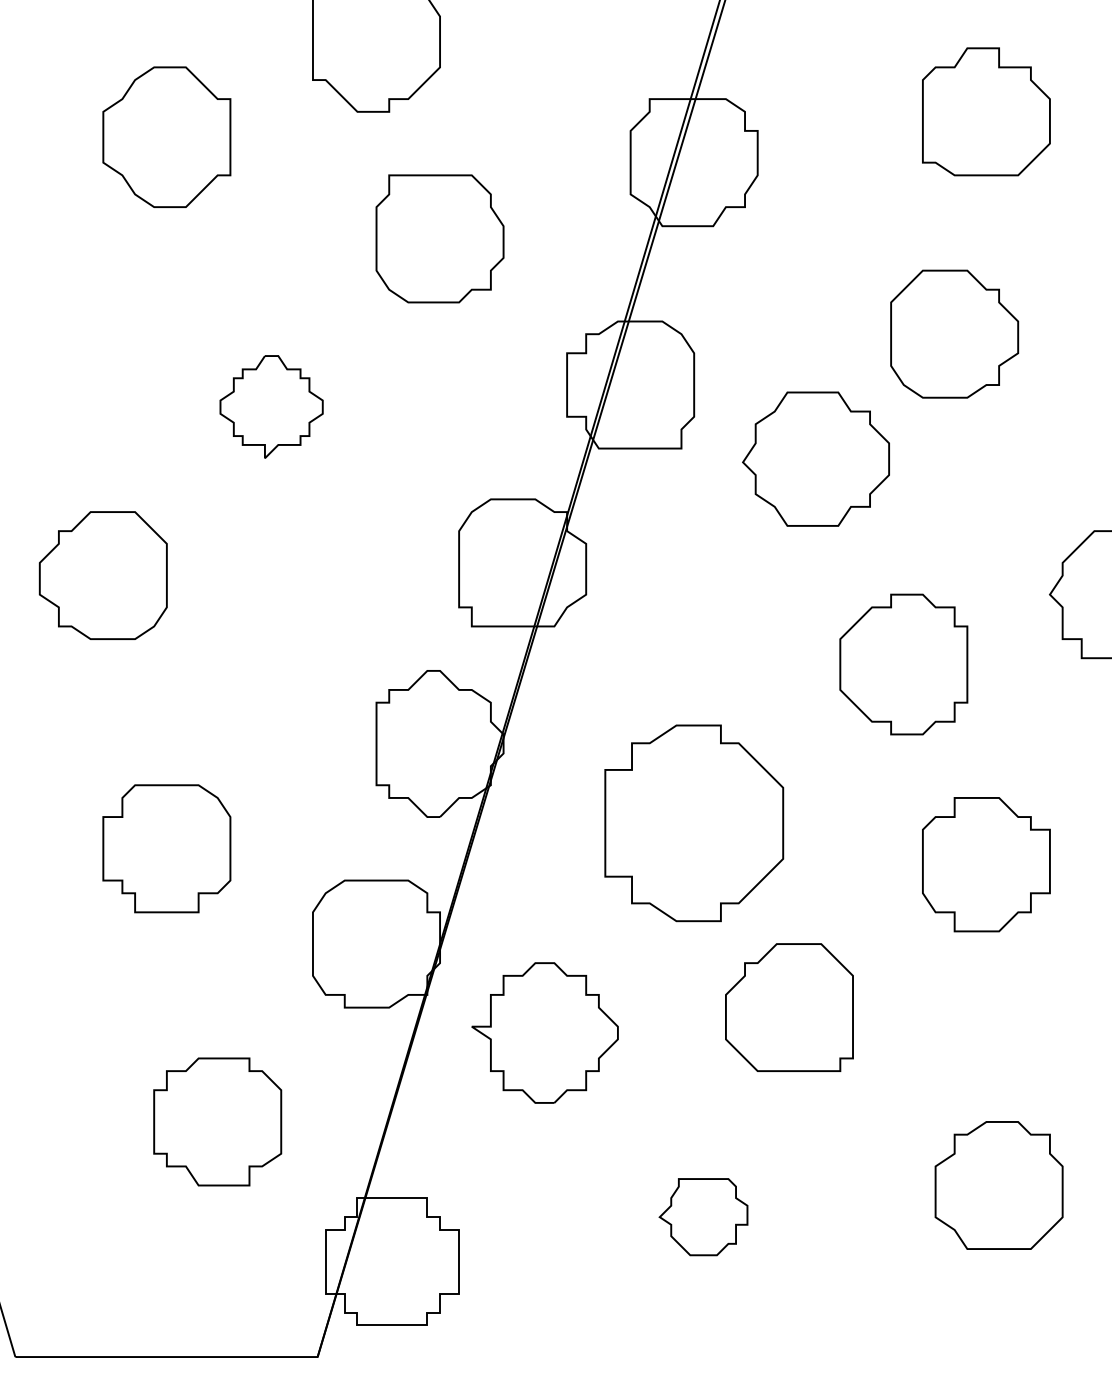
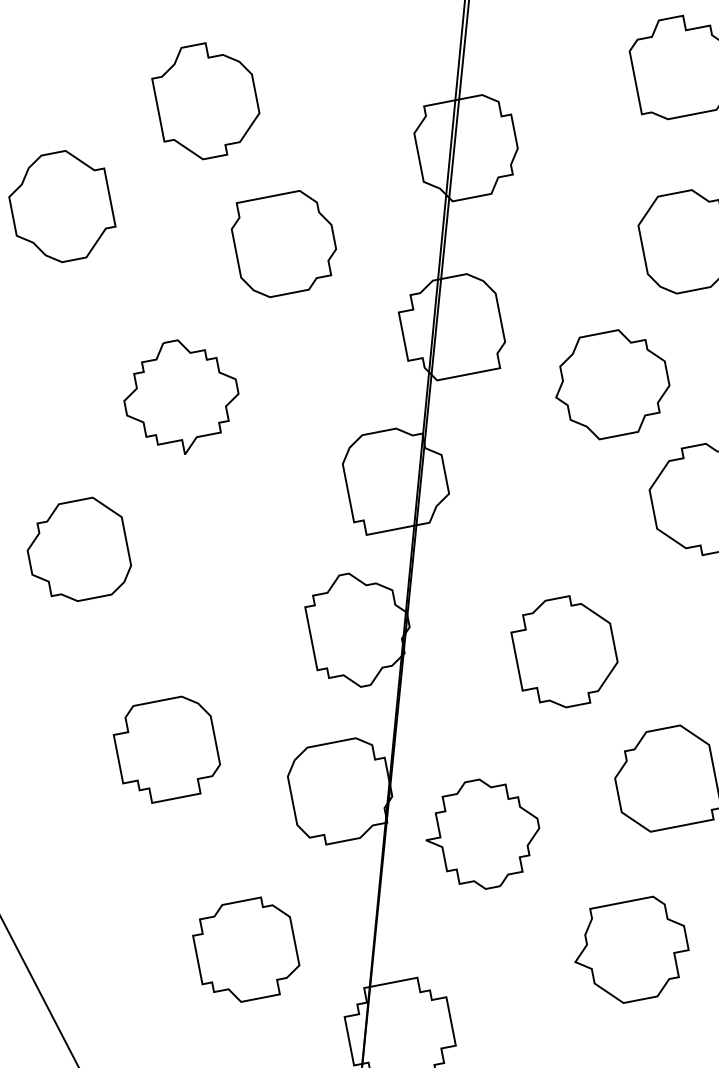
part: (271, 406) -> (181, 396), size x1.43
part: (815, 458) -> (610, 383), moved
part: (693, 823) -> (564, 652), size x0.71
part: (703, 1216) -> (630, 950), size x1.67

